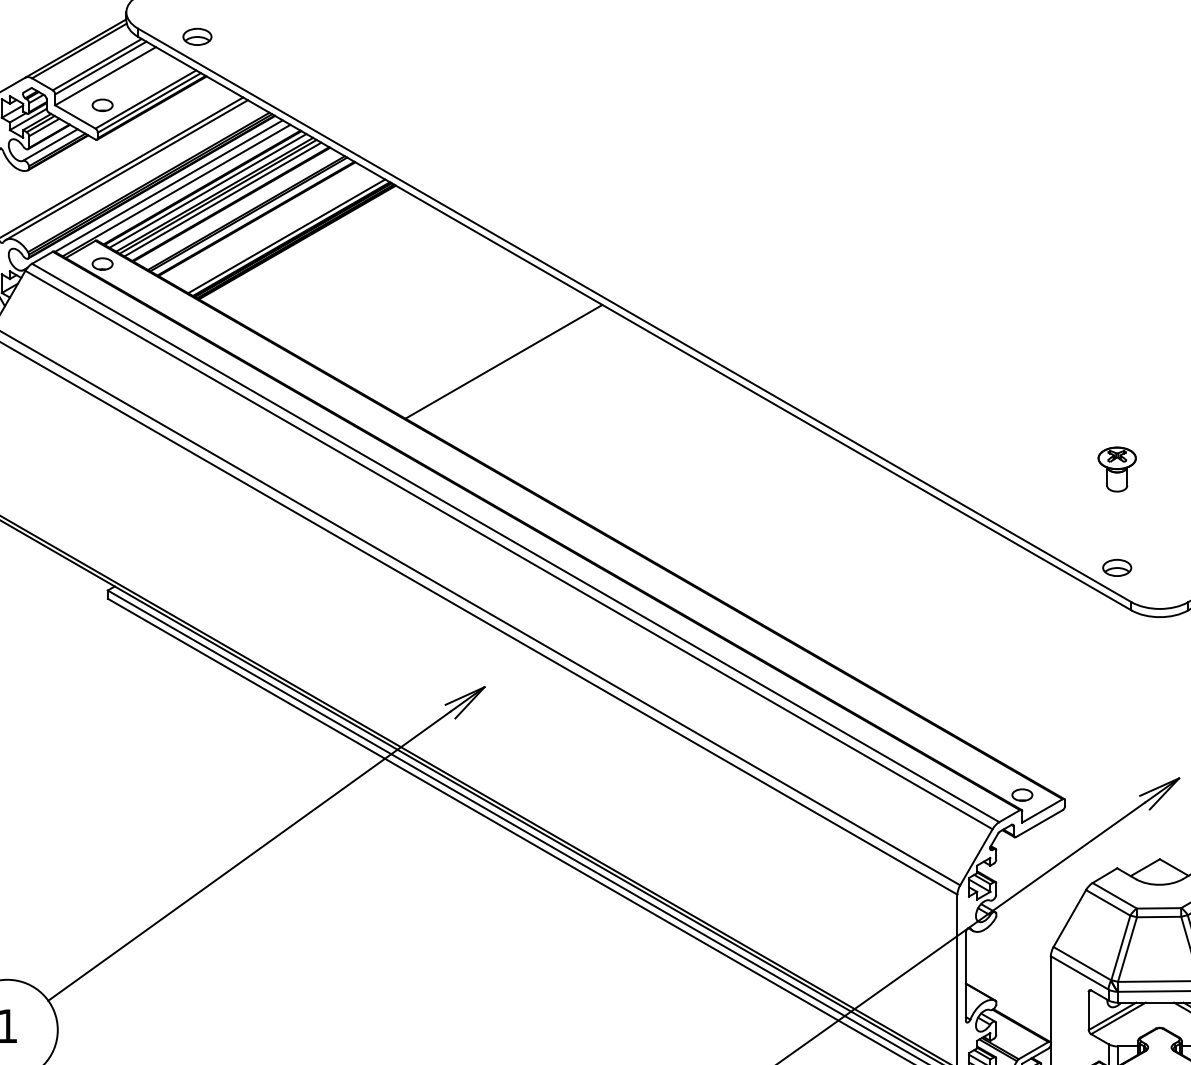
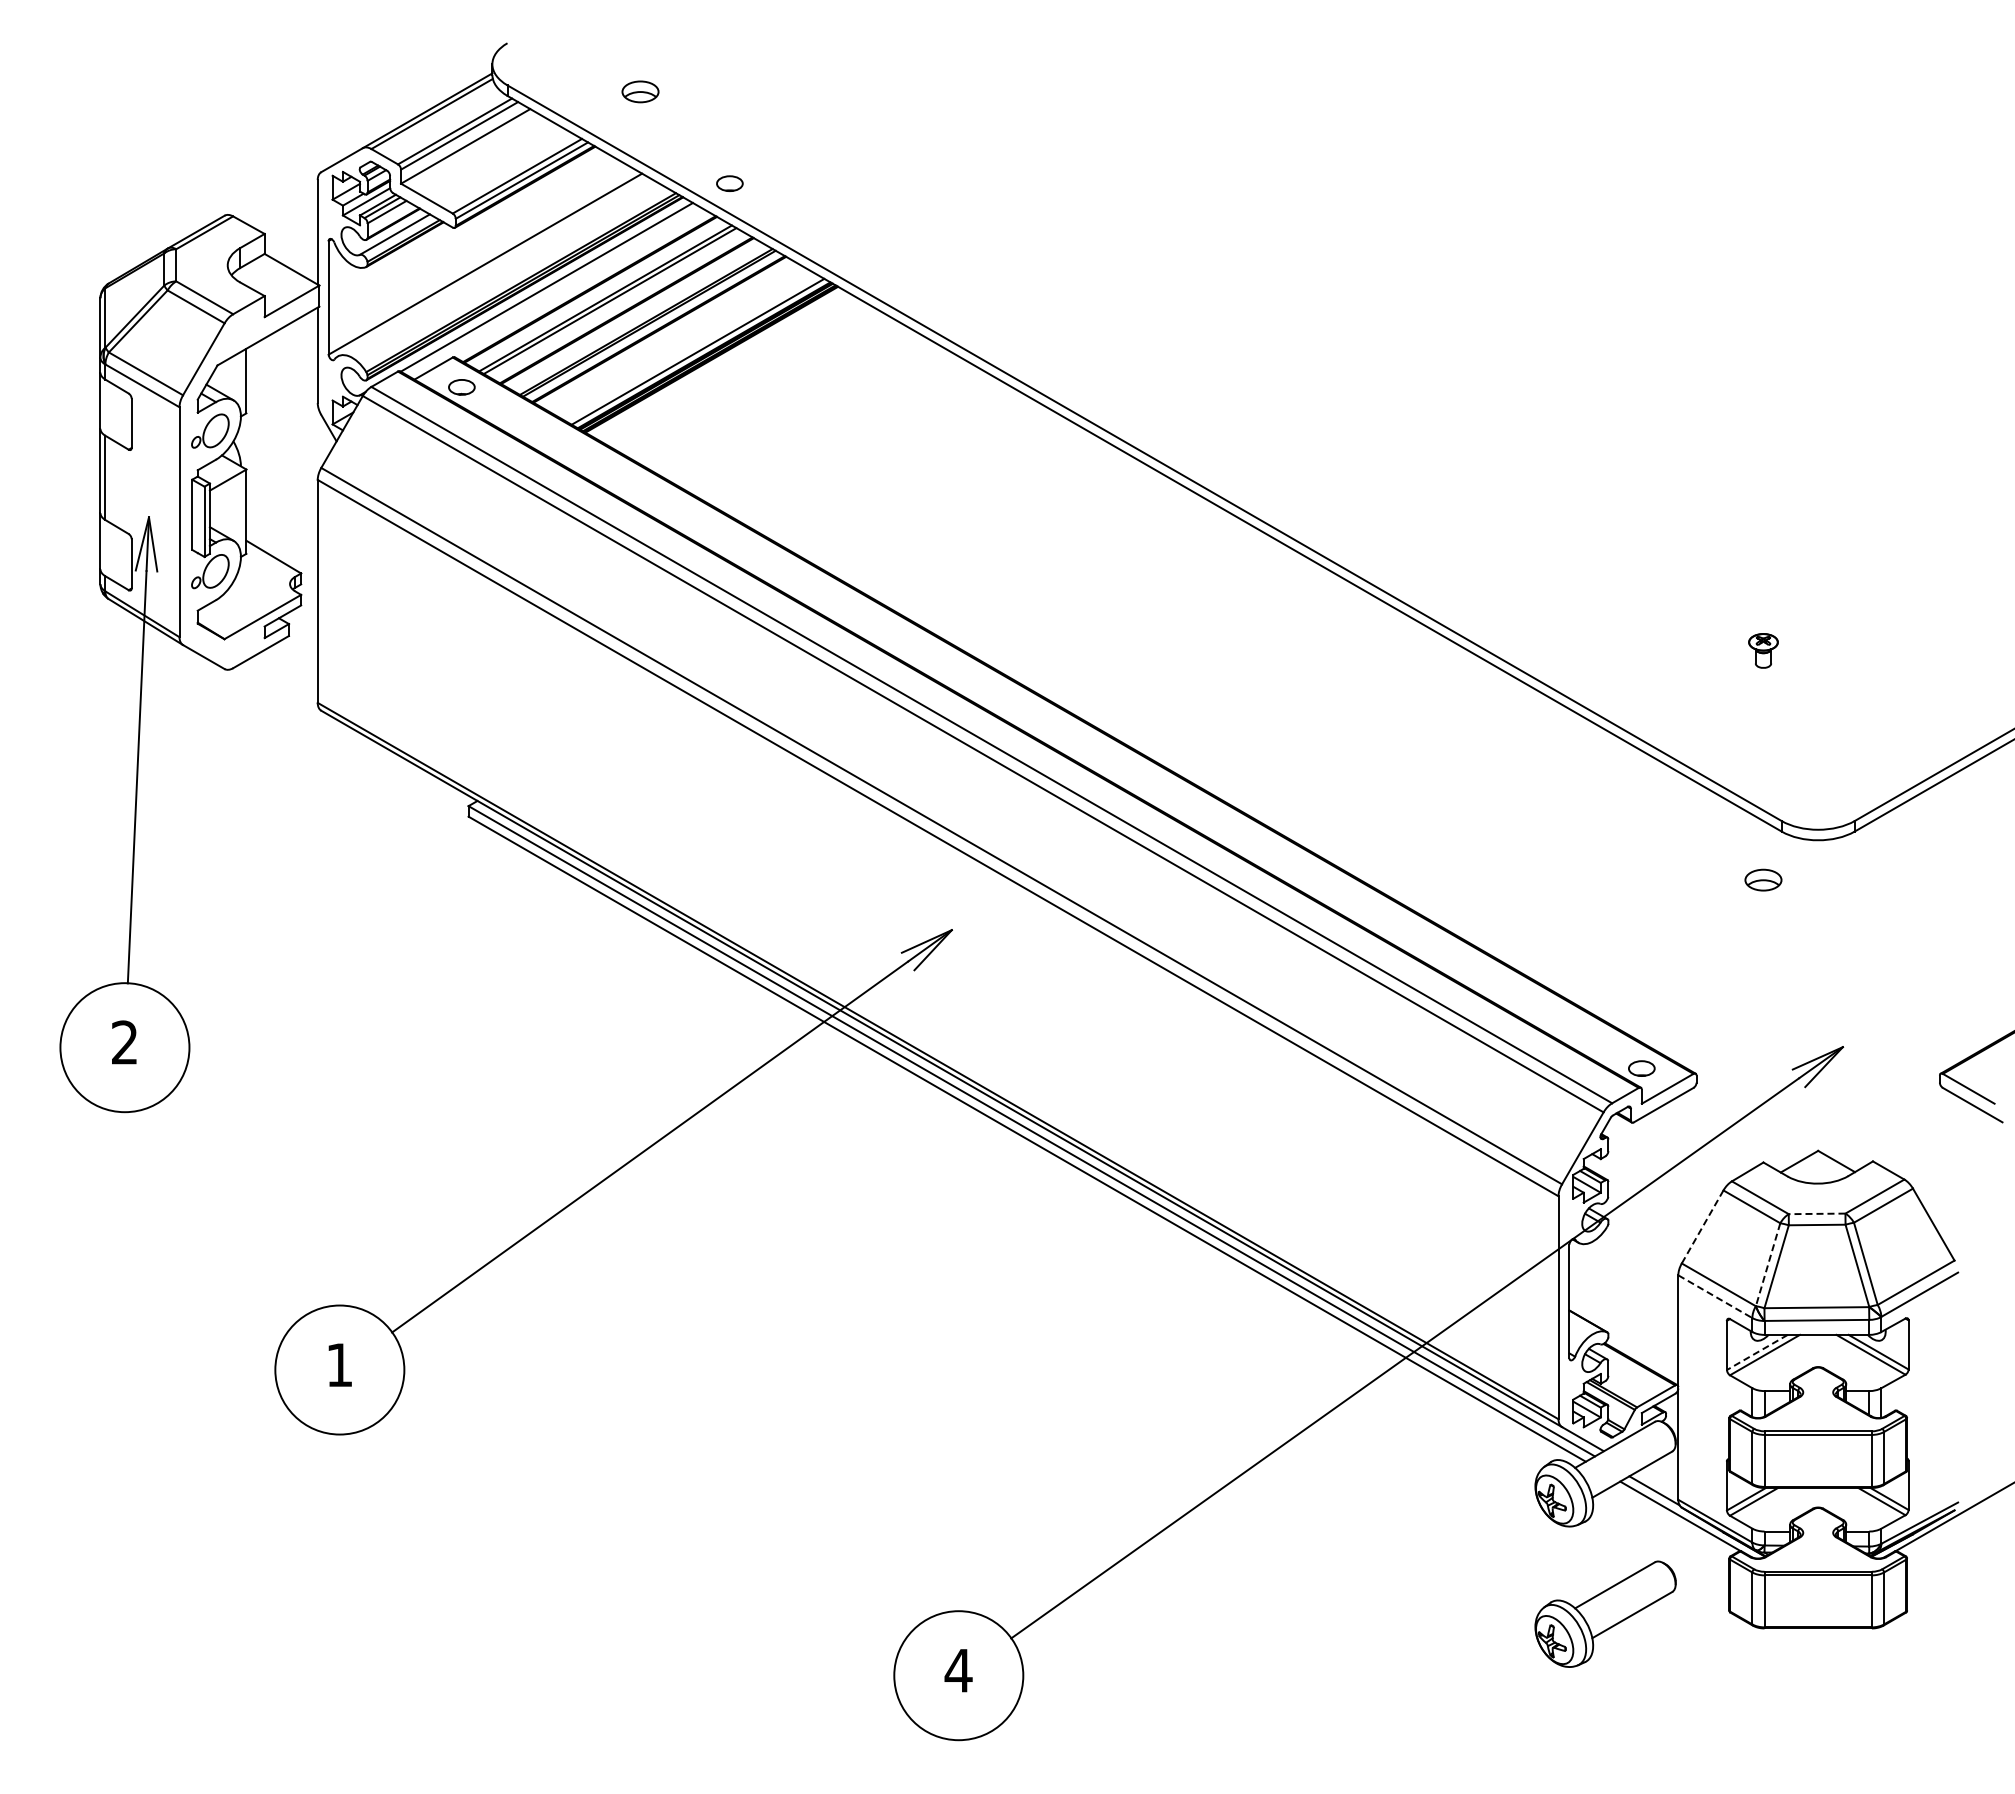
part: (197, 36) -> (640, 91), moved
part: (102, 105) -> (729, 183), moved
line: (126, 169) -> (492, 266), removed
line: (176, 190) -> (556, 292), removed
line: (207, 190) -> (596, 293), removed
line: (222, 199) -> (615, 304), removed
line: (503, 361) -> (976, 512), removed
part: (1117, 469) -> (1763, 650), size x0.6
part: (1117, 567) -> (1763, 879), moved
line: (1158, 908) -> (1816, 1213), solid -> dashed
line: (1069, 918) -> (1702, 1227), solid -> dashed
line: (1120, 948) -> (1767, 1265), solid -> dashed
line: (1079, 972) -> (1715, 1296), solid -> dashed
line: (1111, 1016) -> (1756, 1352), solid -> dashed

